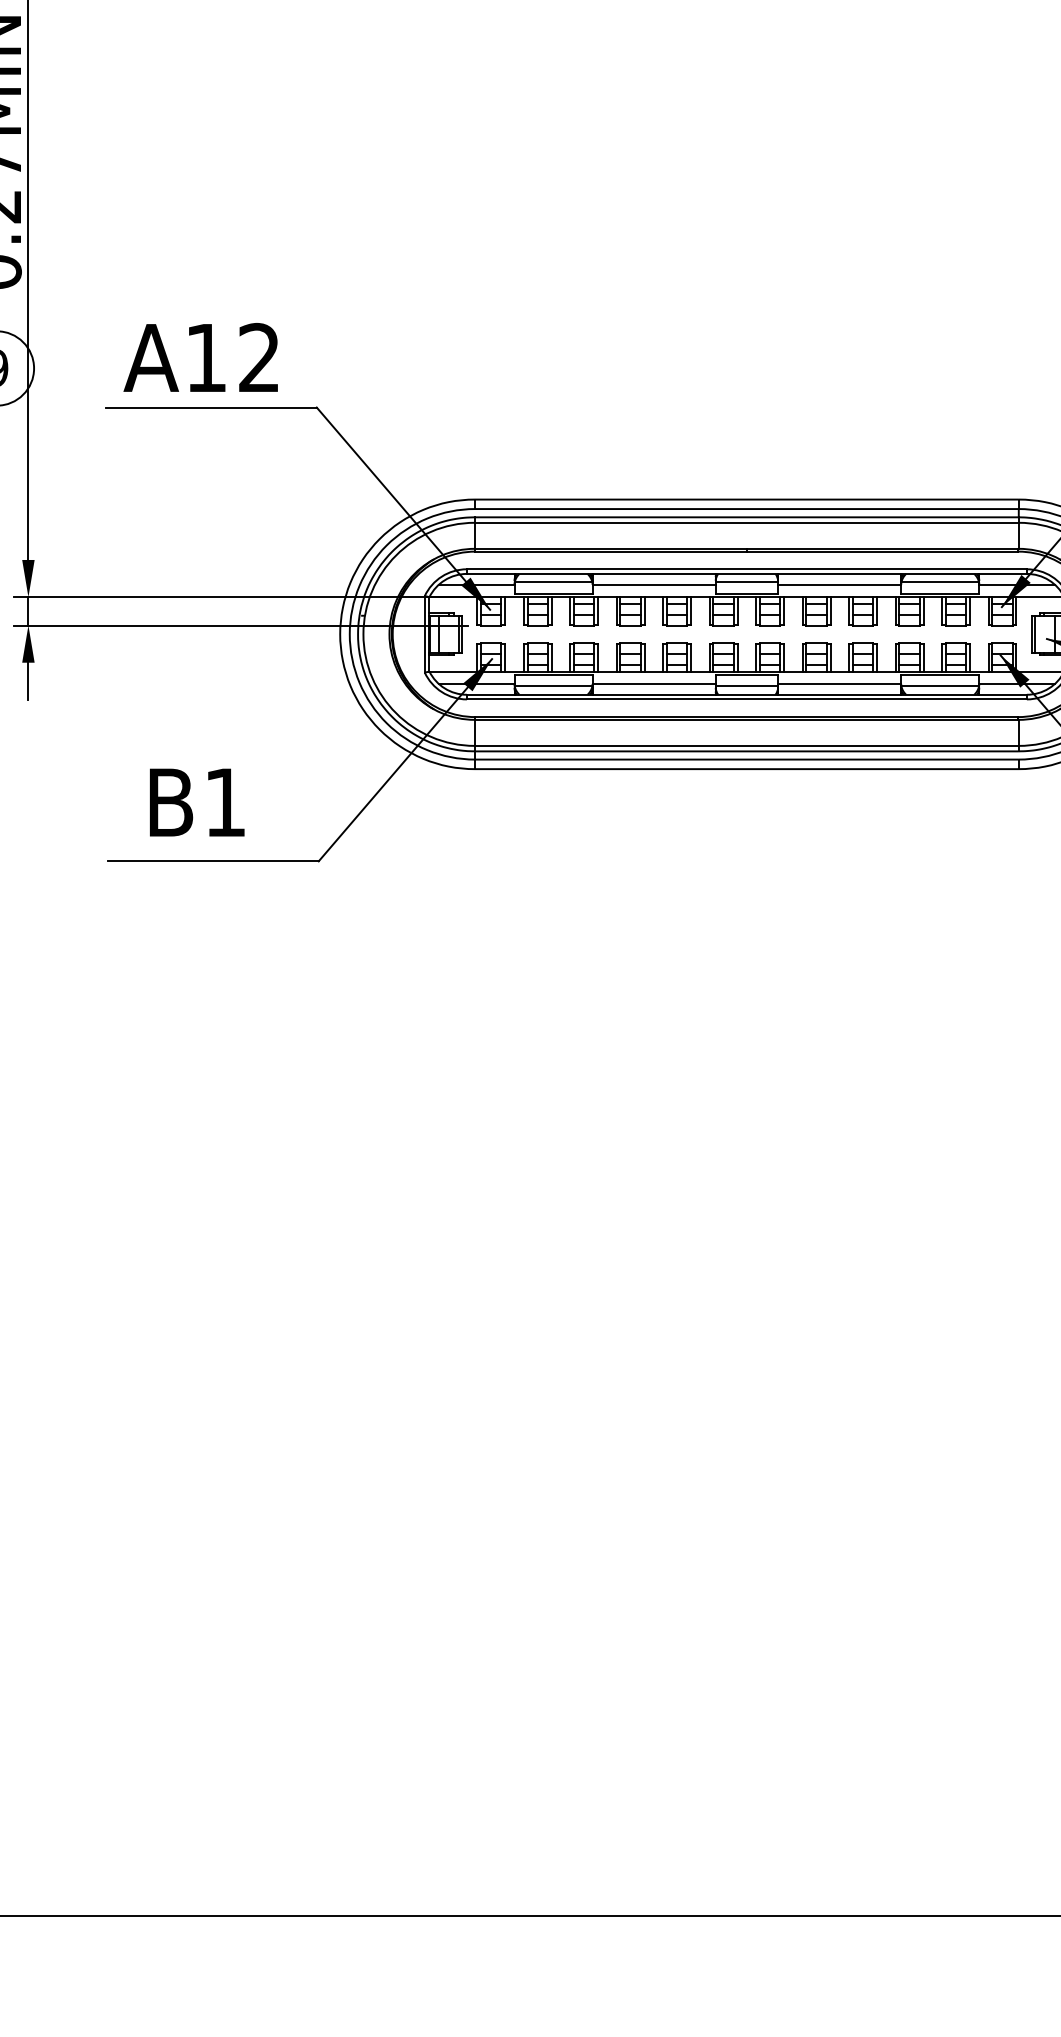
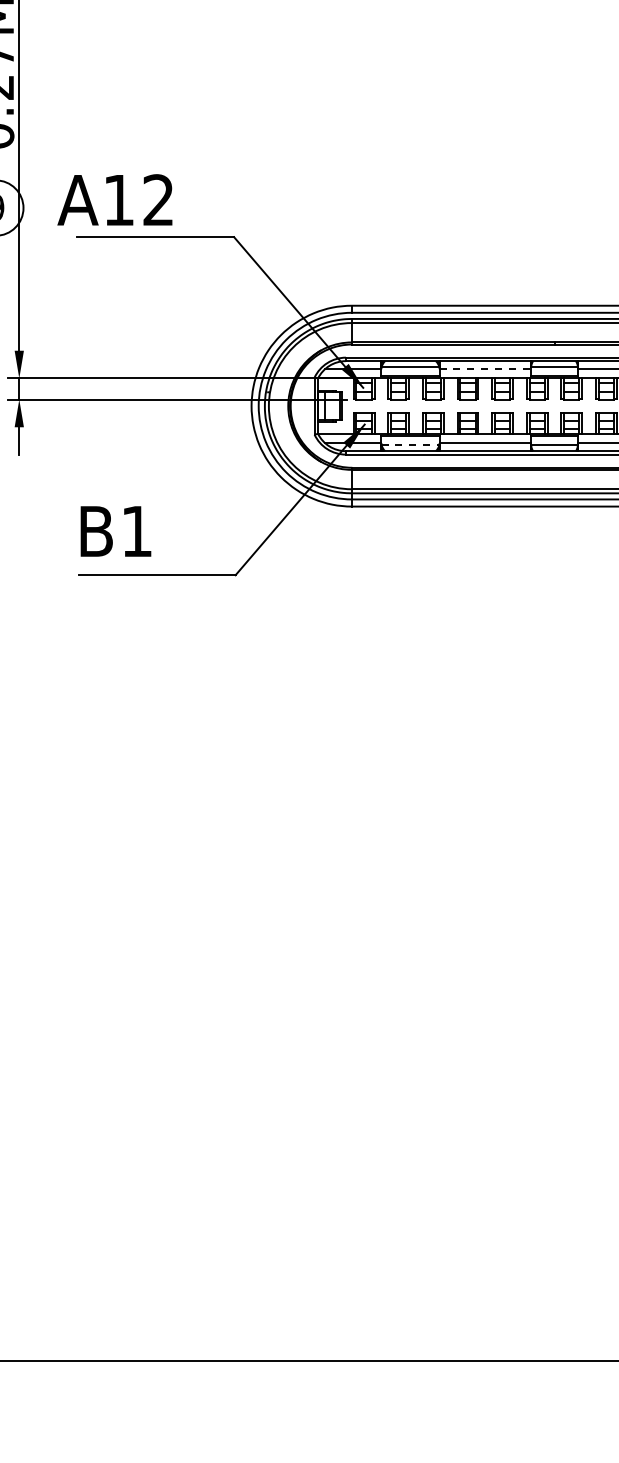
text: (200, 357) -> (114, 199), moved
line: (654, 585) -> (485, 369), solid -> dashed
line: (553, 686) -> (410, 445), solid -> dashed
text: (197, 802) -> (116, 531), moved

